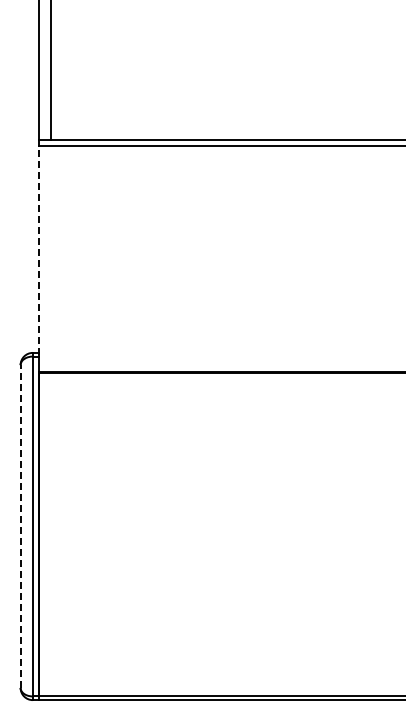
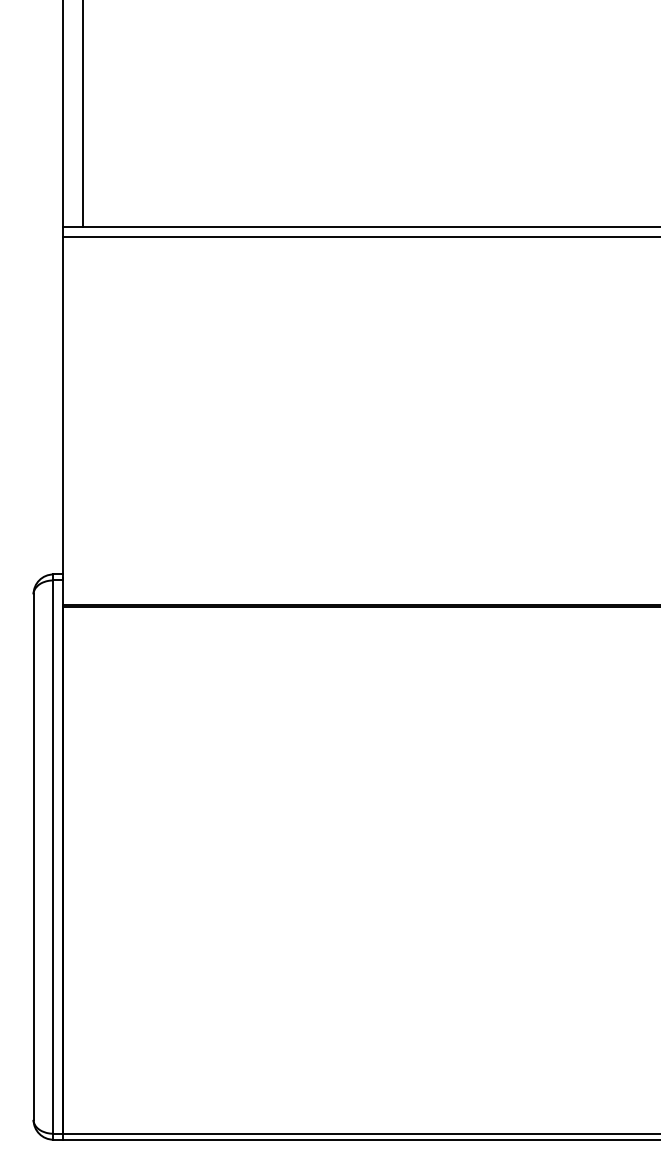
line: (38, 250) -> (62, 407), dashed -> solid
line: (20, 526) -> (33, 857), dashed -> solid

